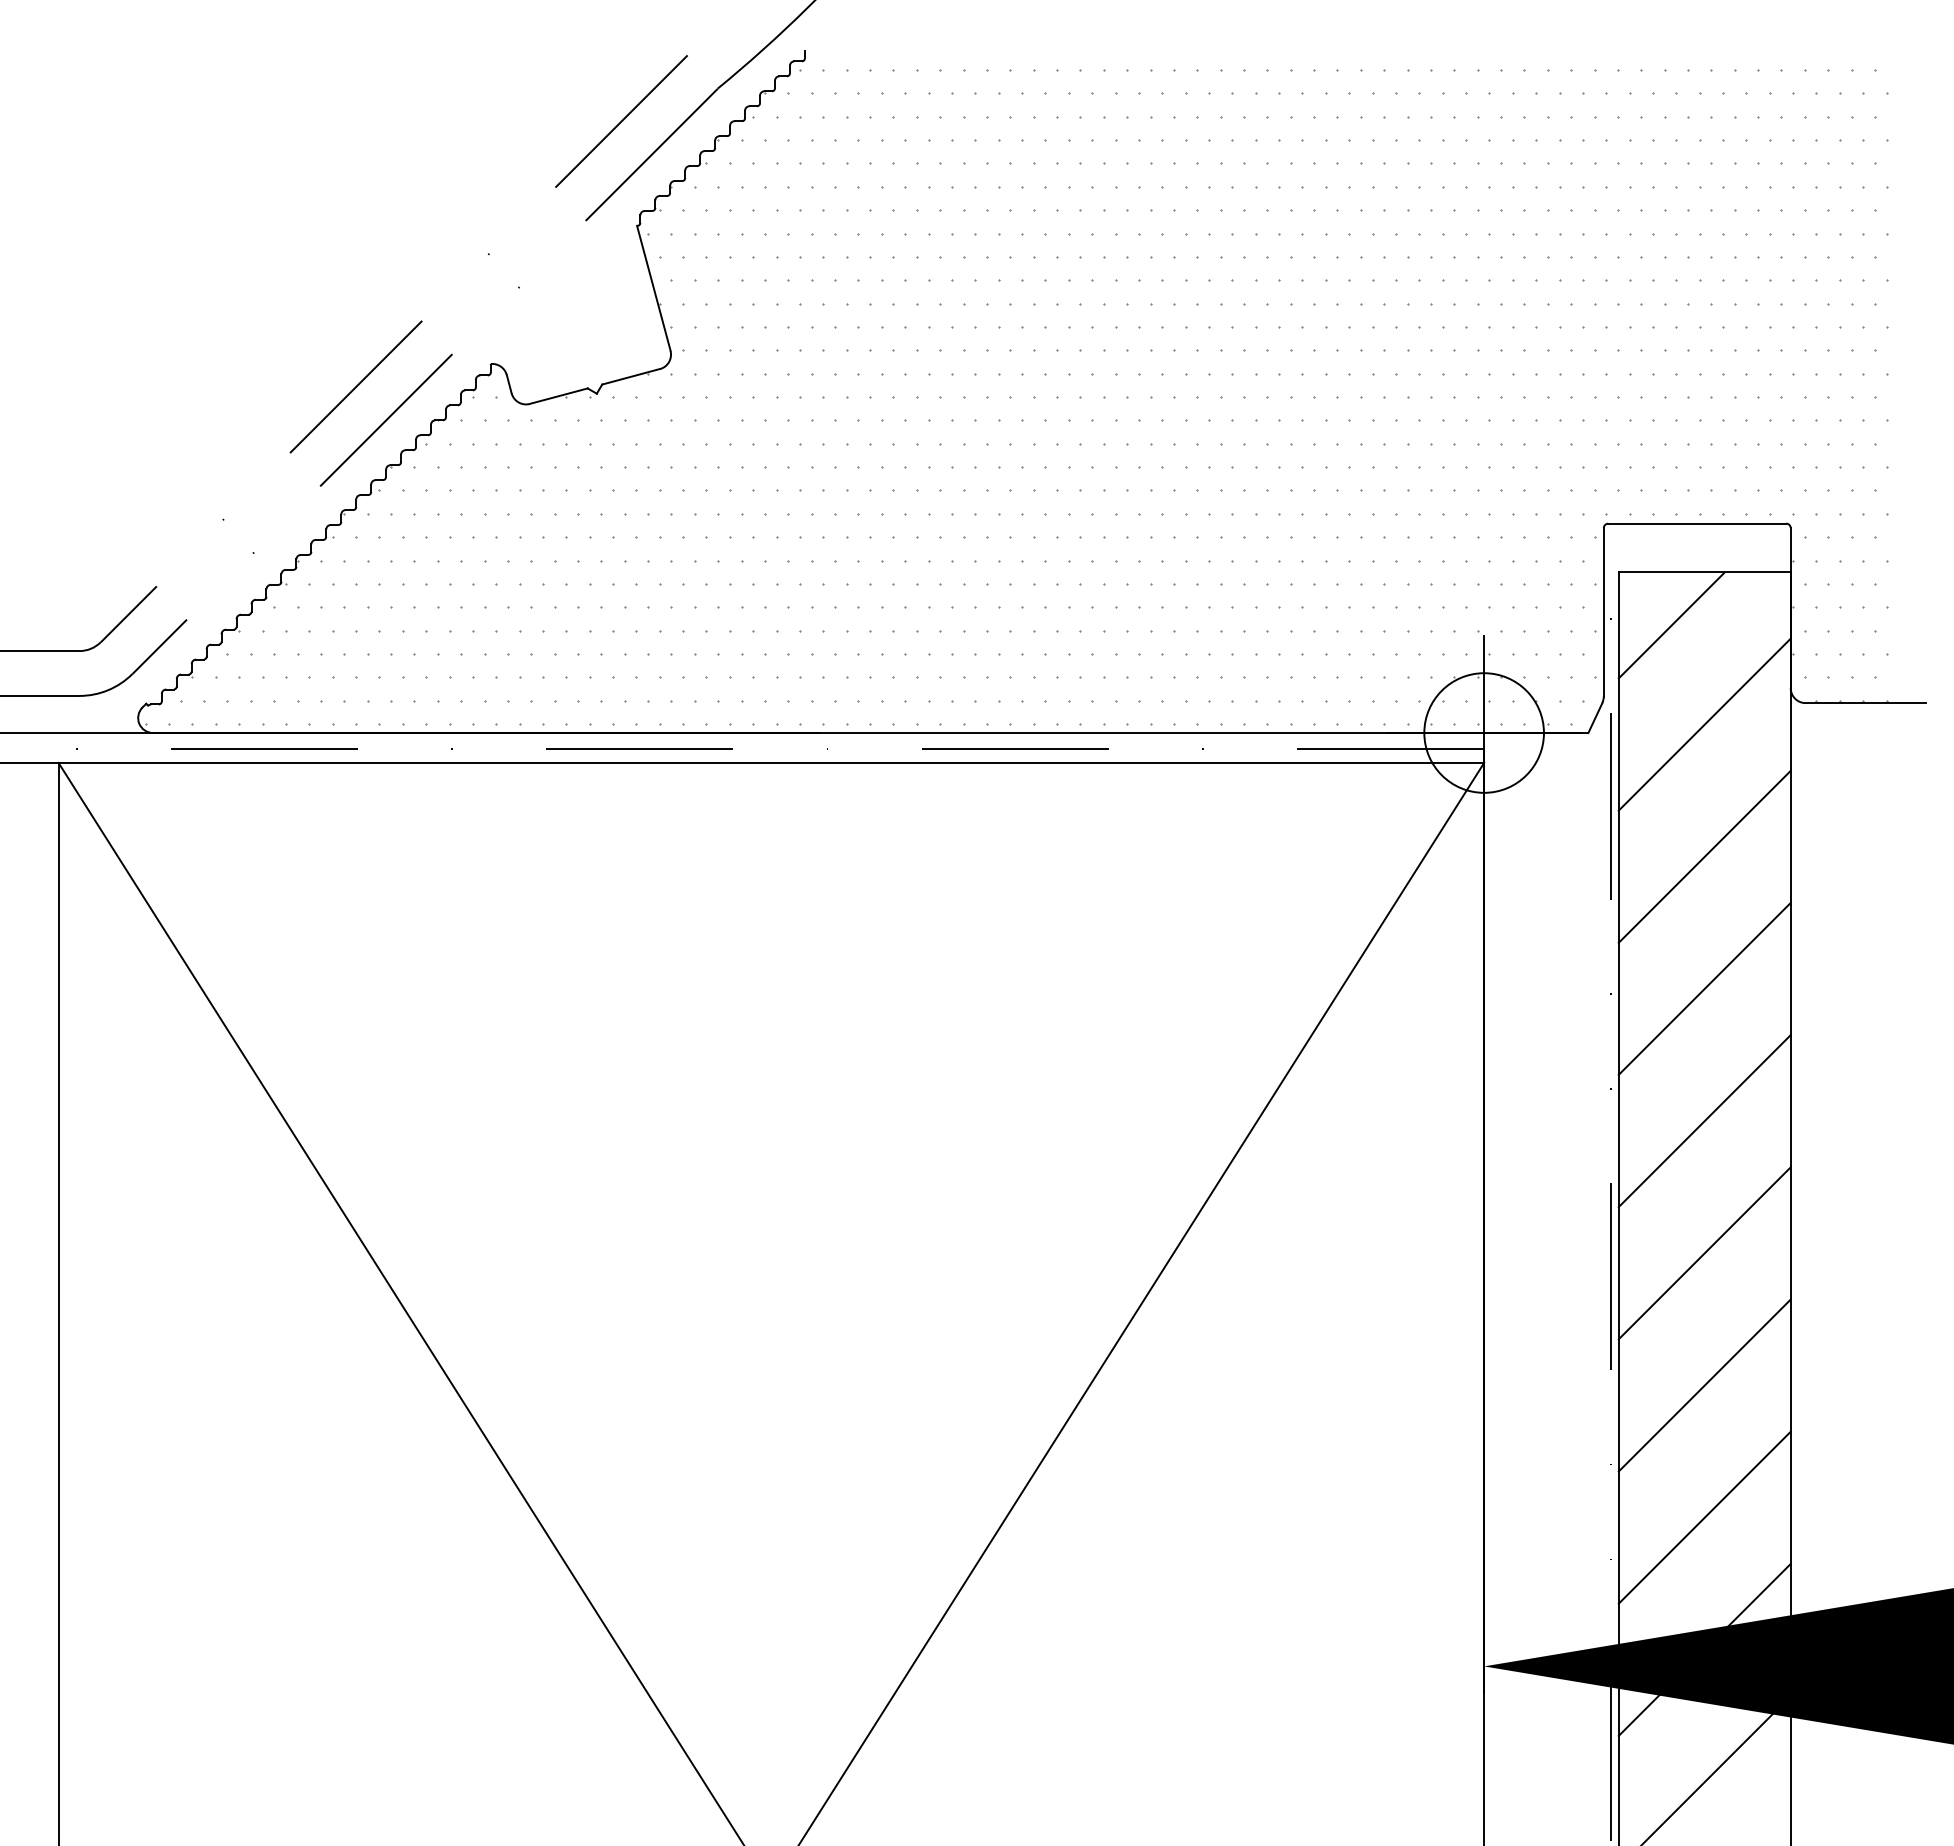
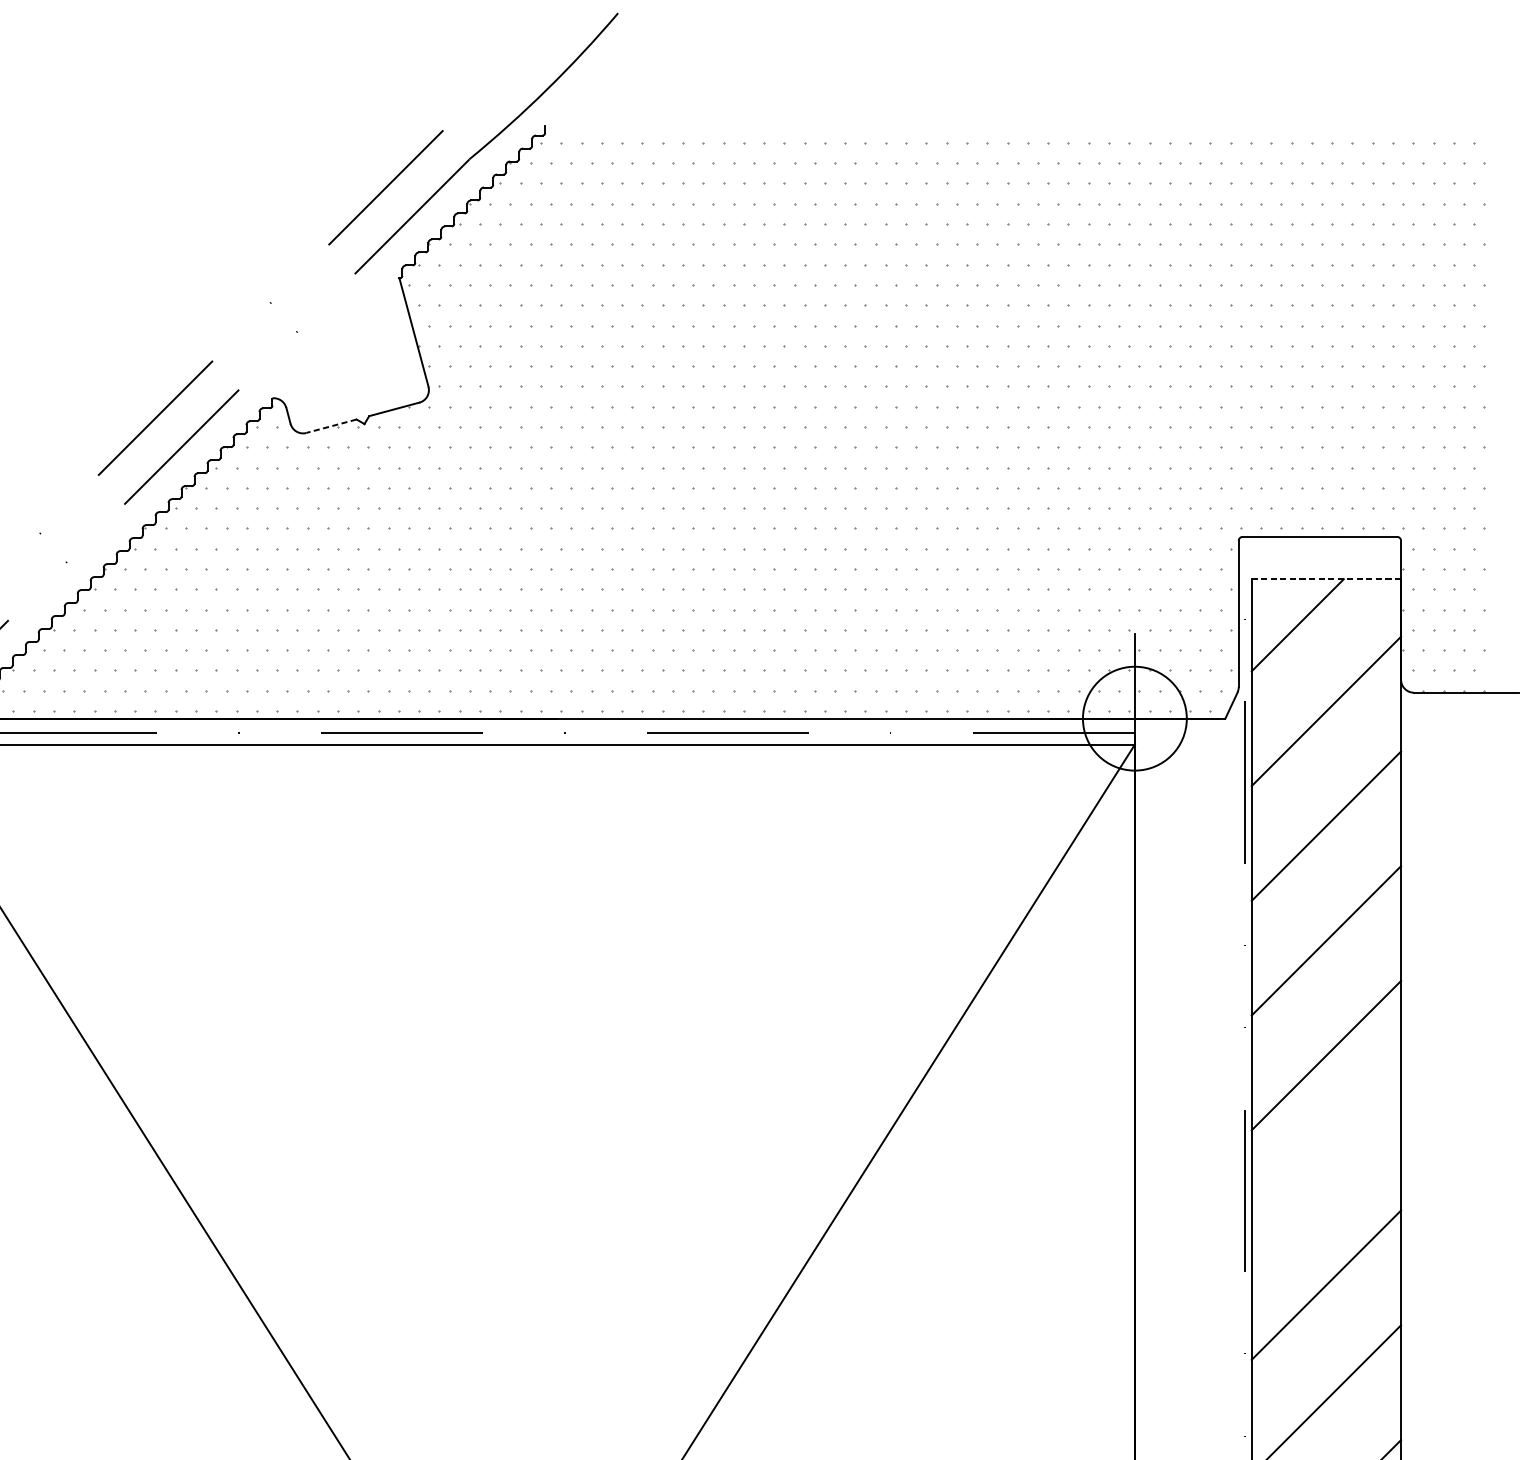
line: (558, 396) -> (331, 426), solid -> dashed
line: (1704, 572) -> (1326, 579), solid -> dashed
line: (1704, 1253) -> (1326, 1170), removed

